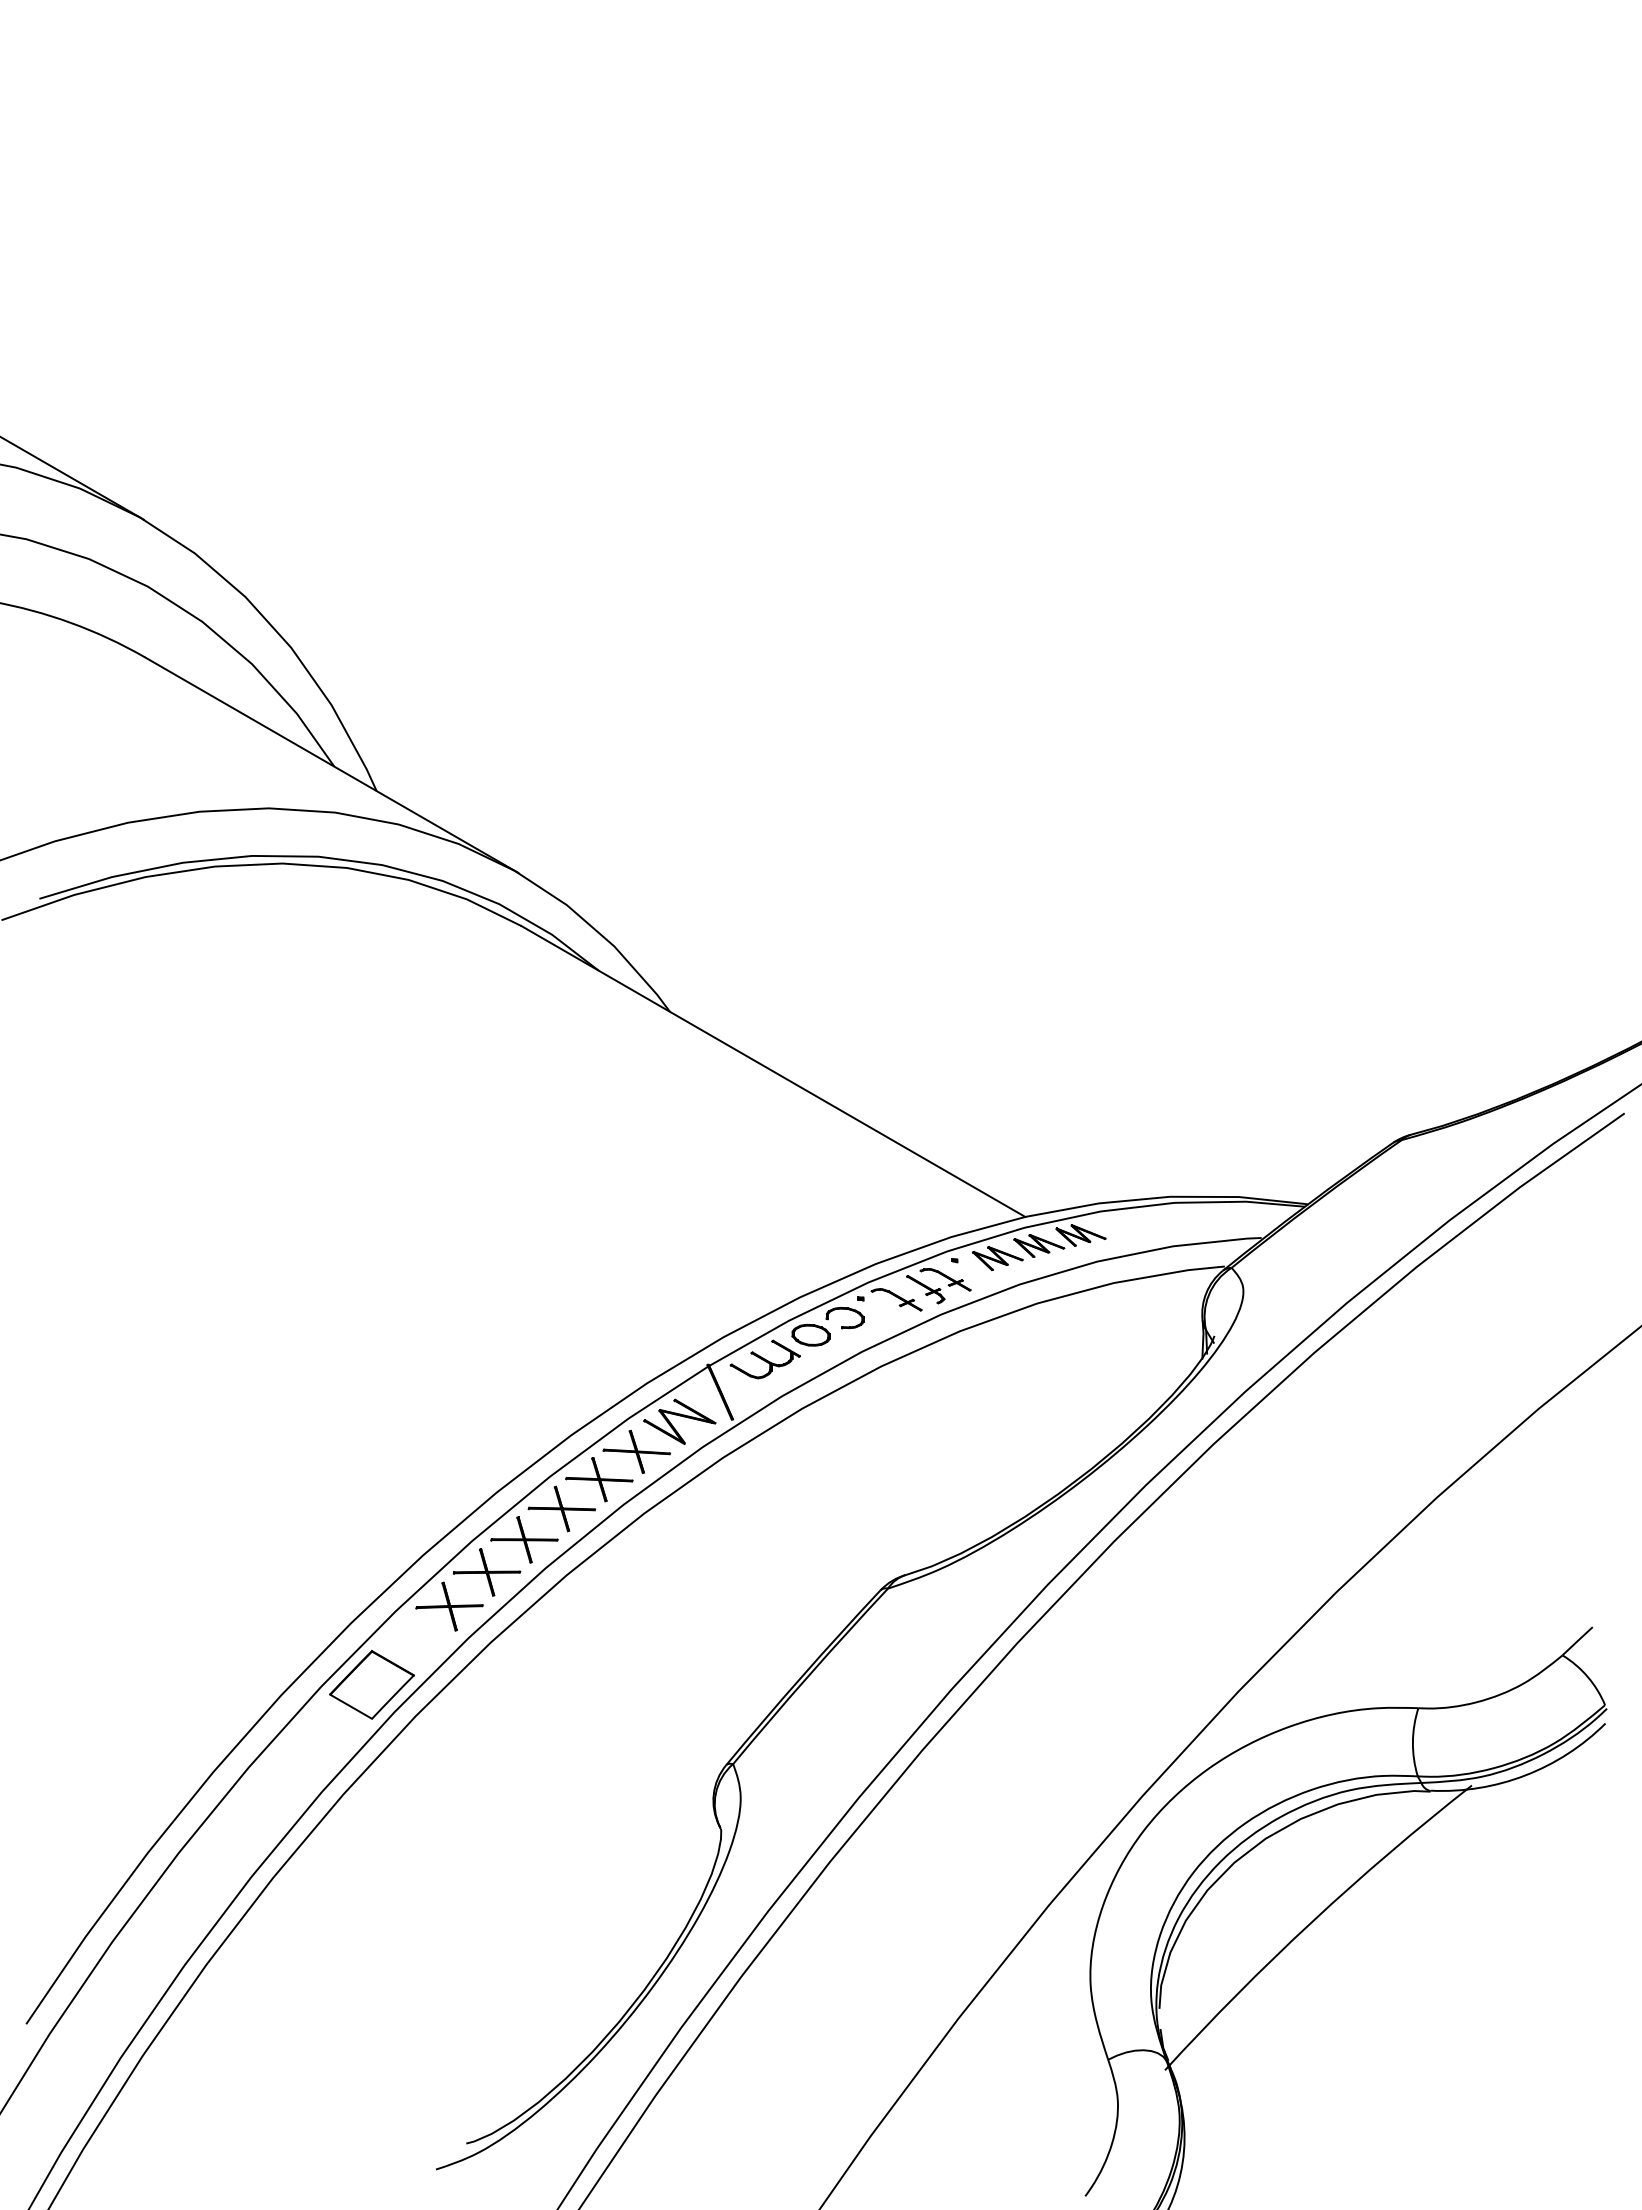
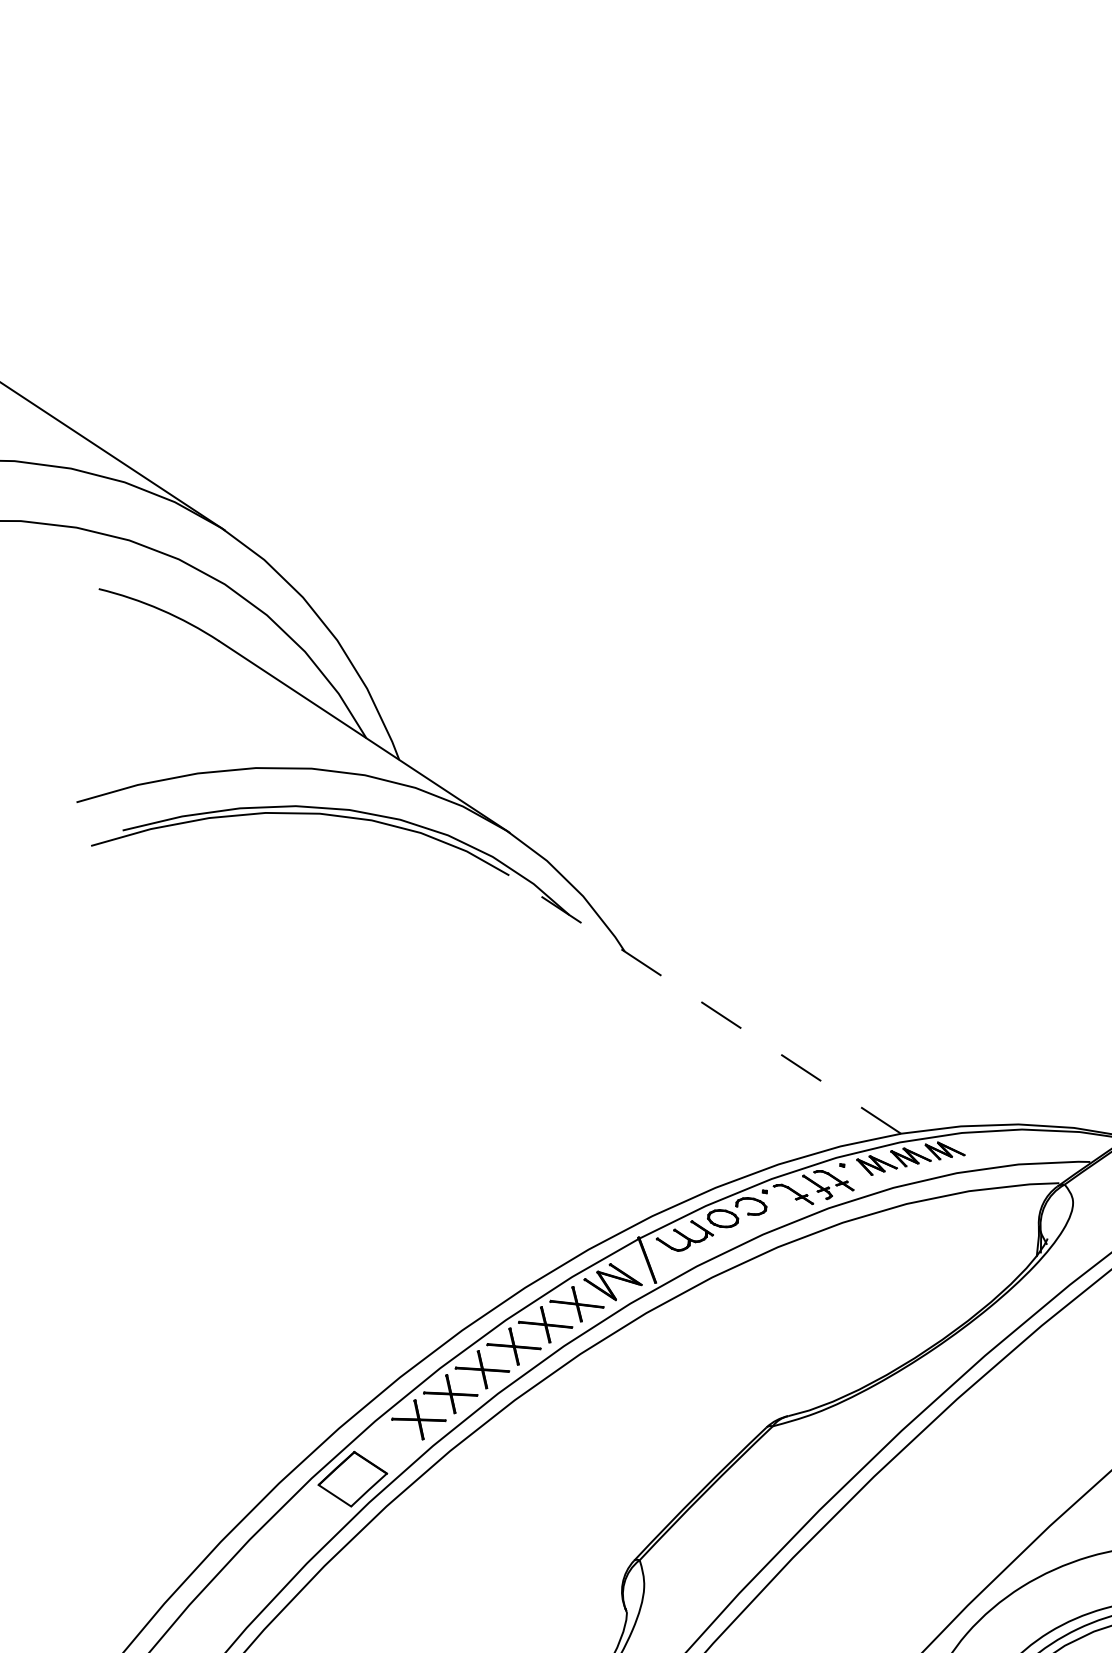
line: (773, 1071) -> (705, 1004), solid -> dashed

